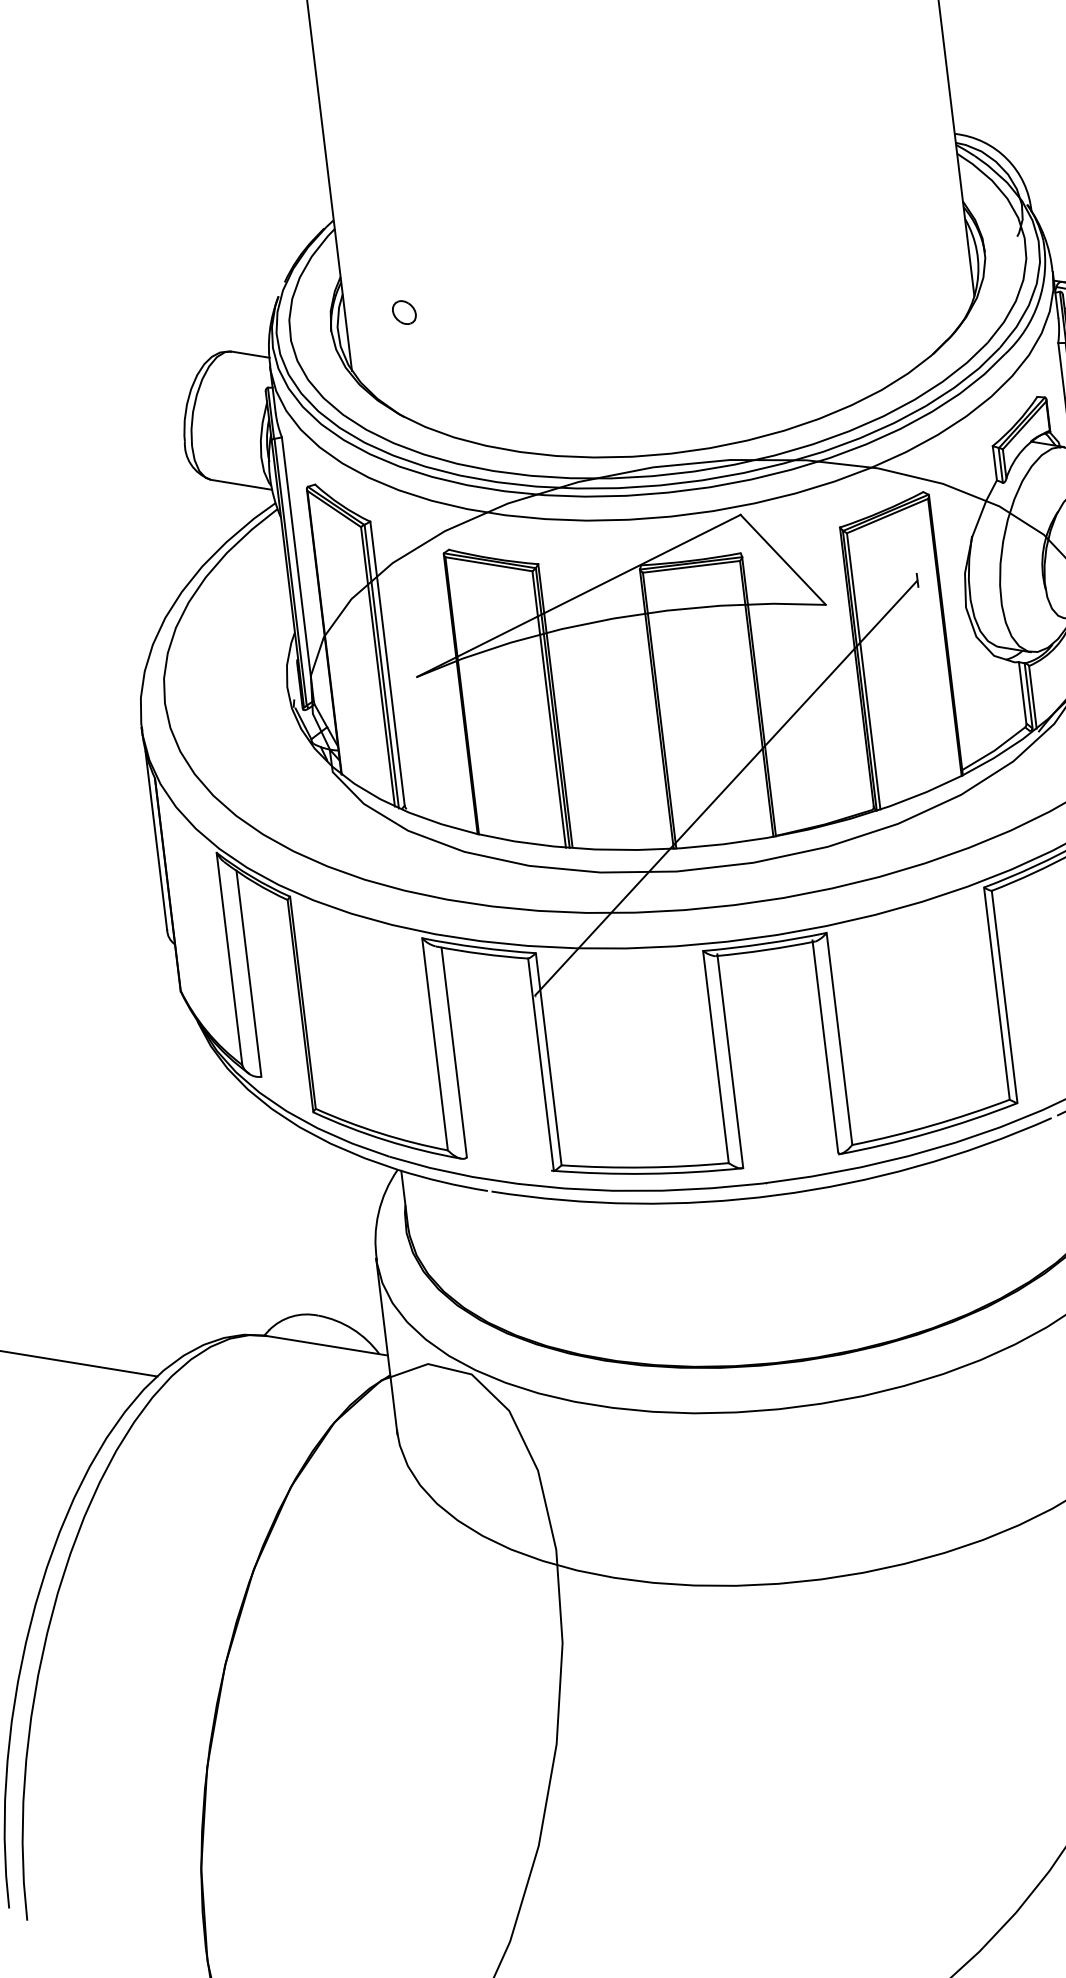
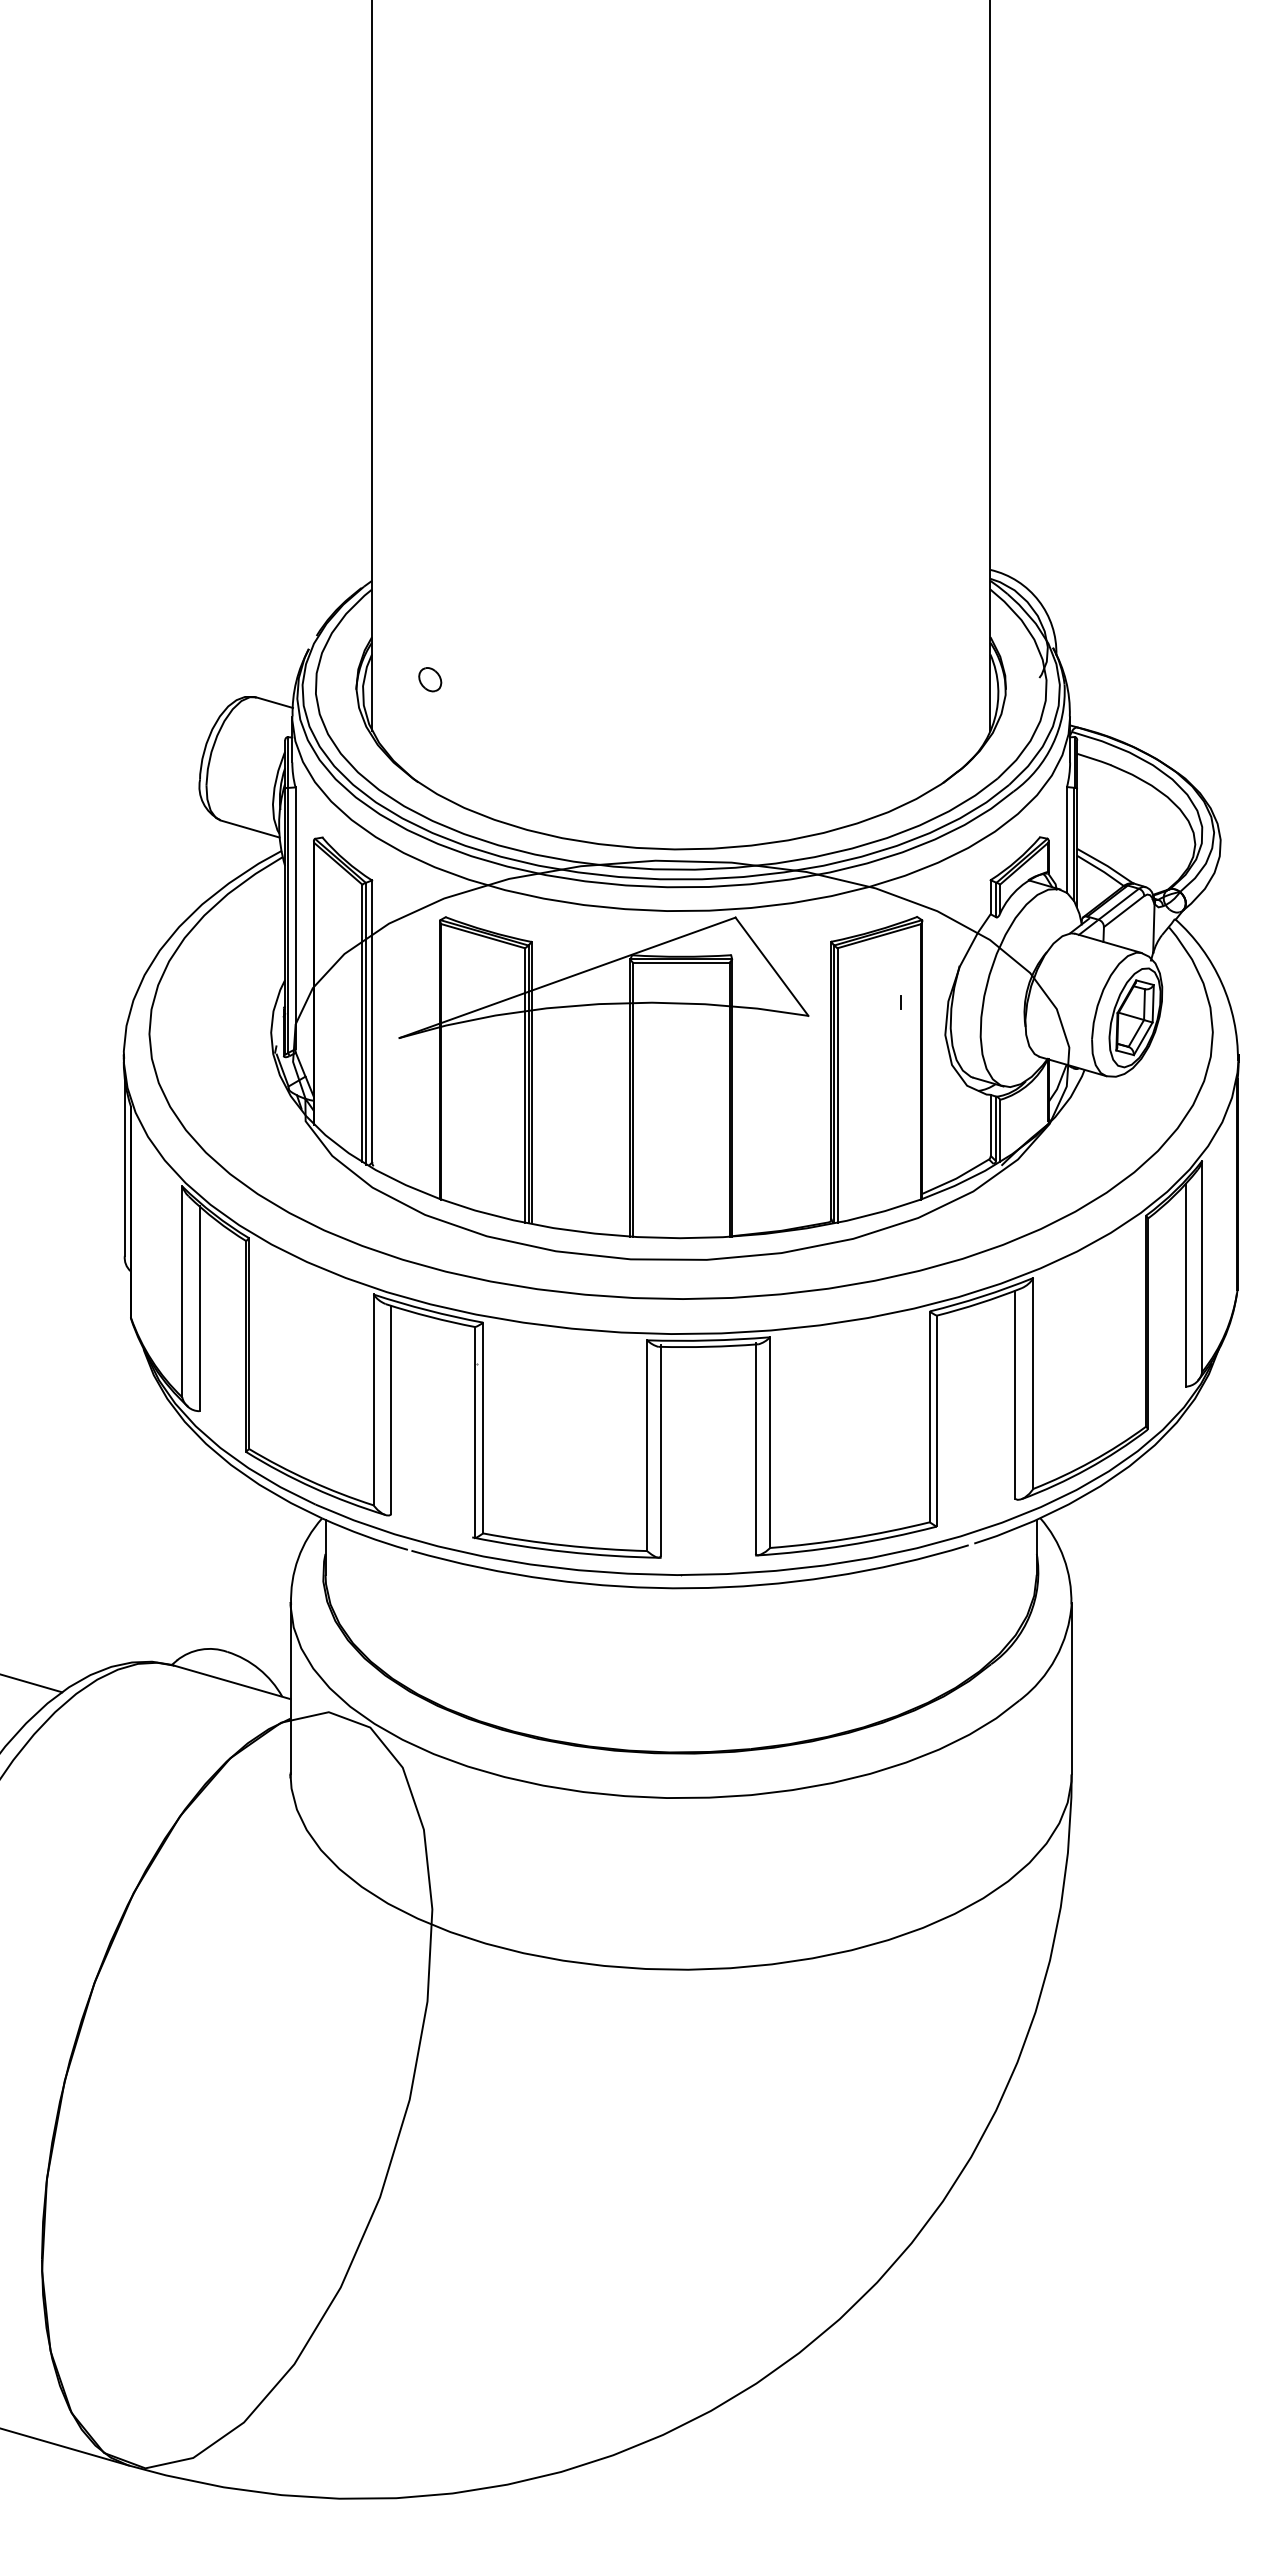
line: (725, 788) -> (688, 1183), removed

